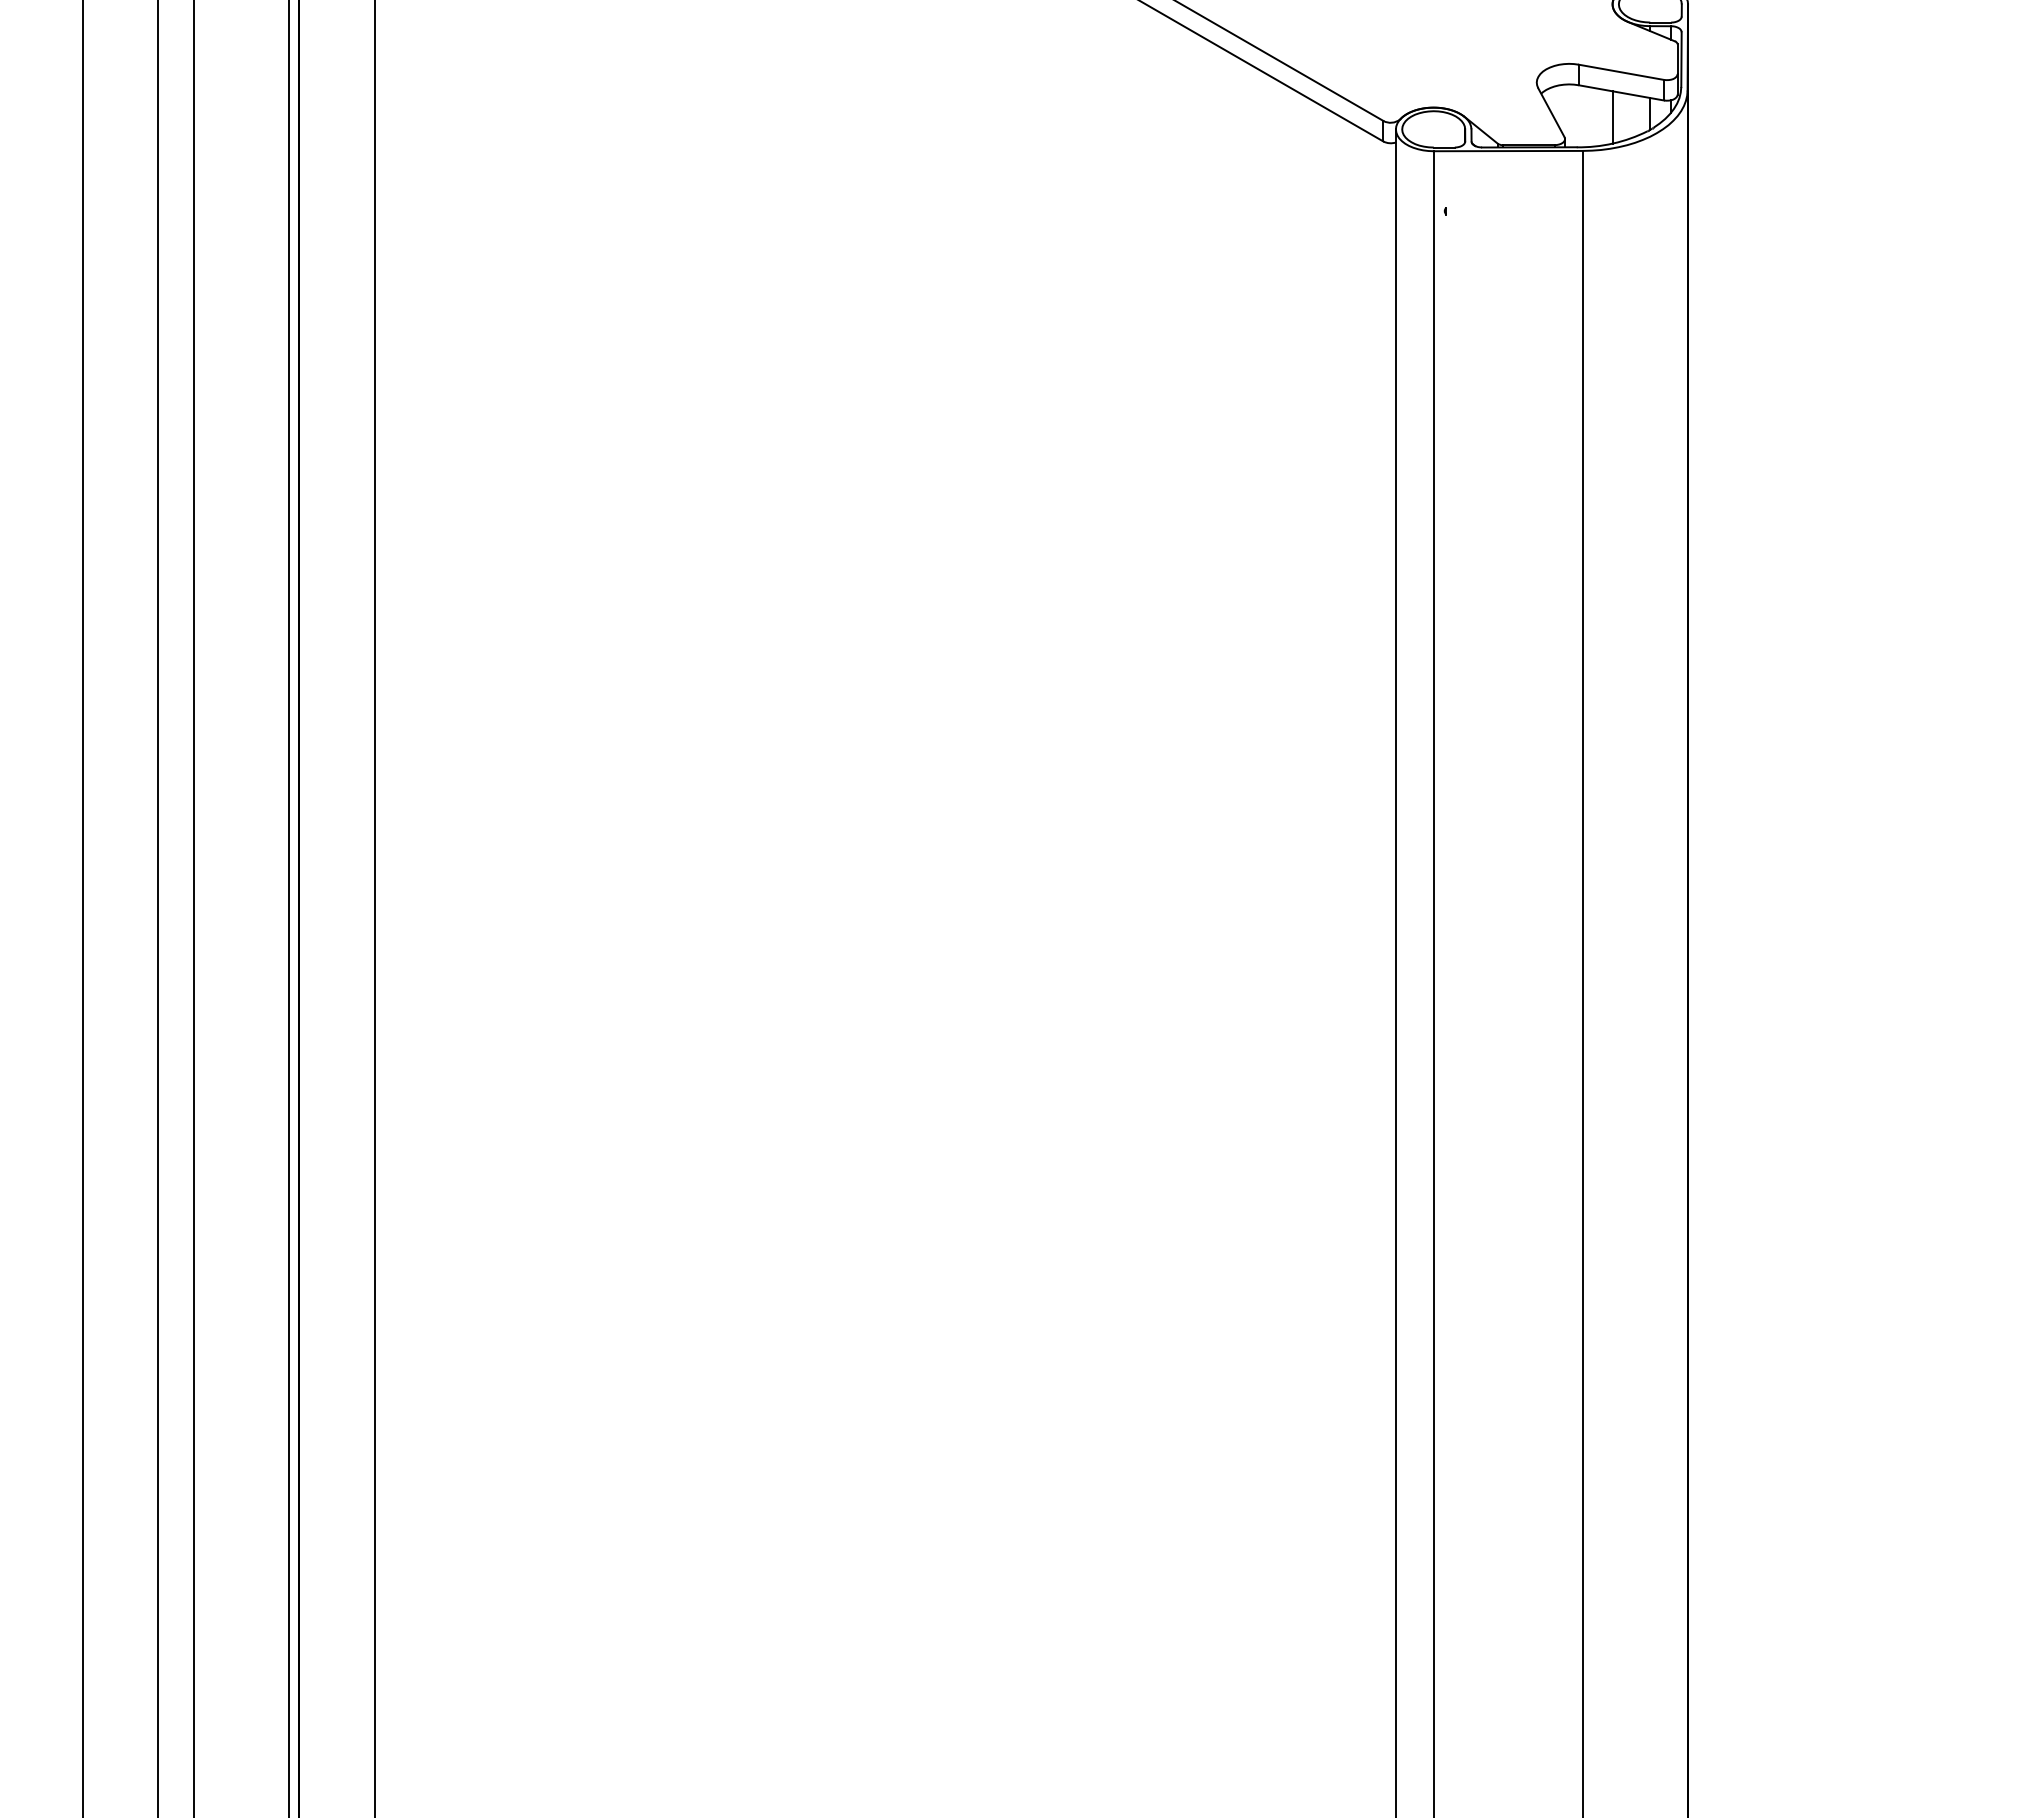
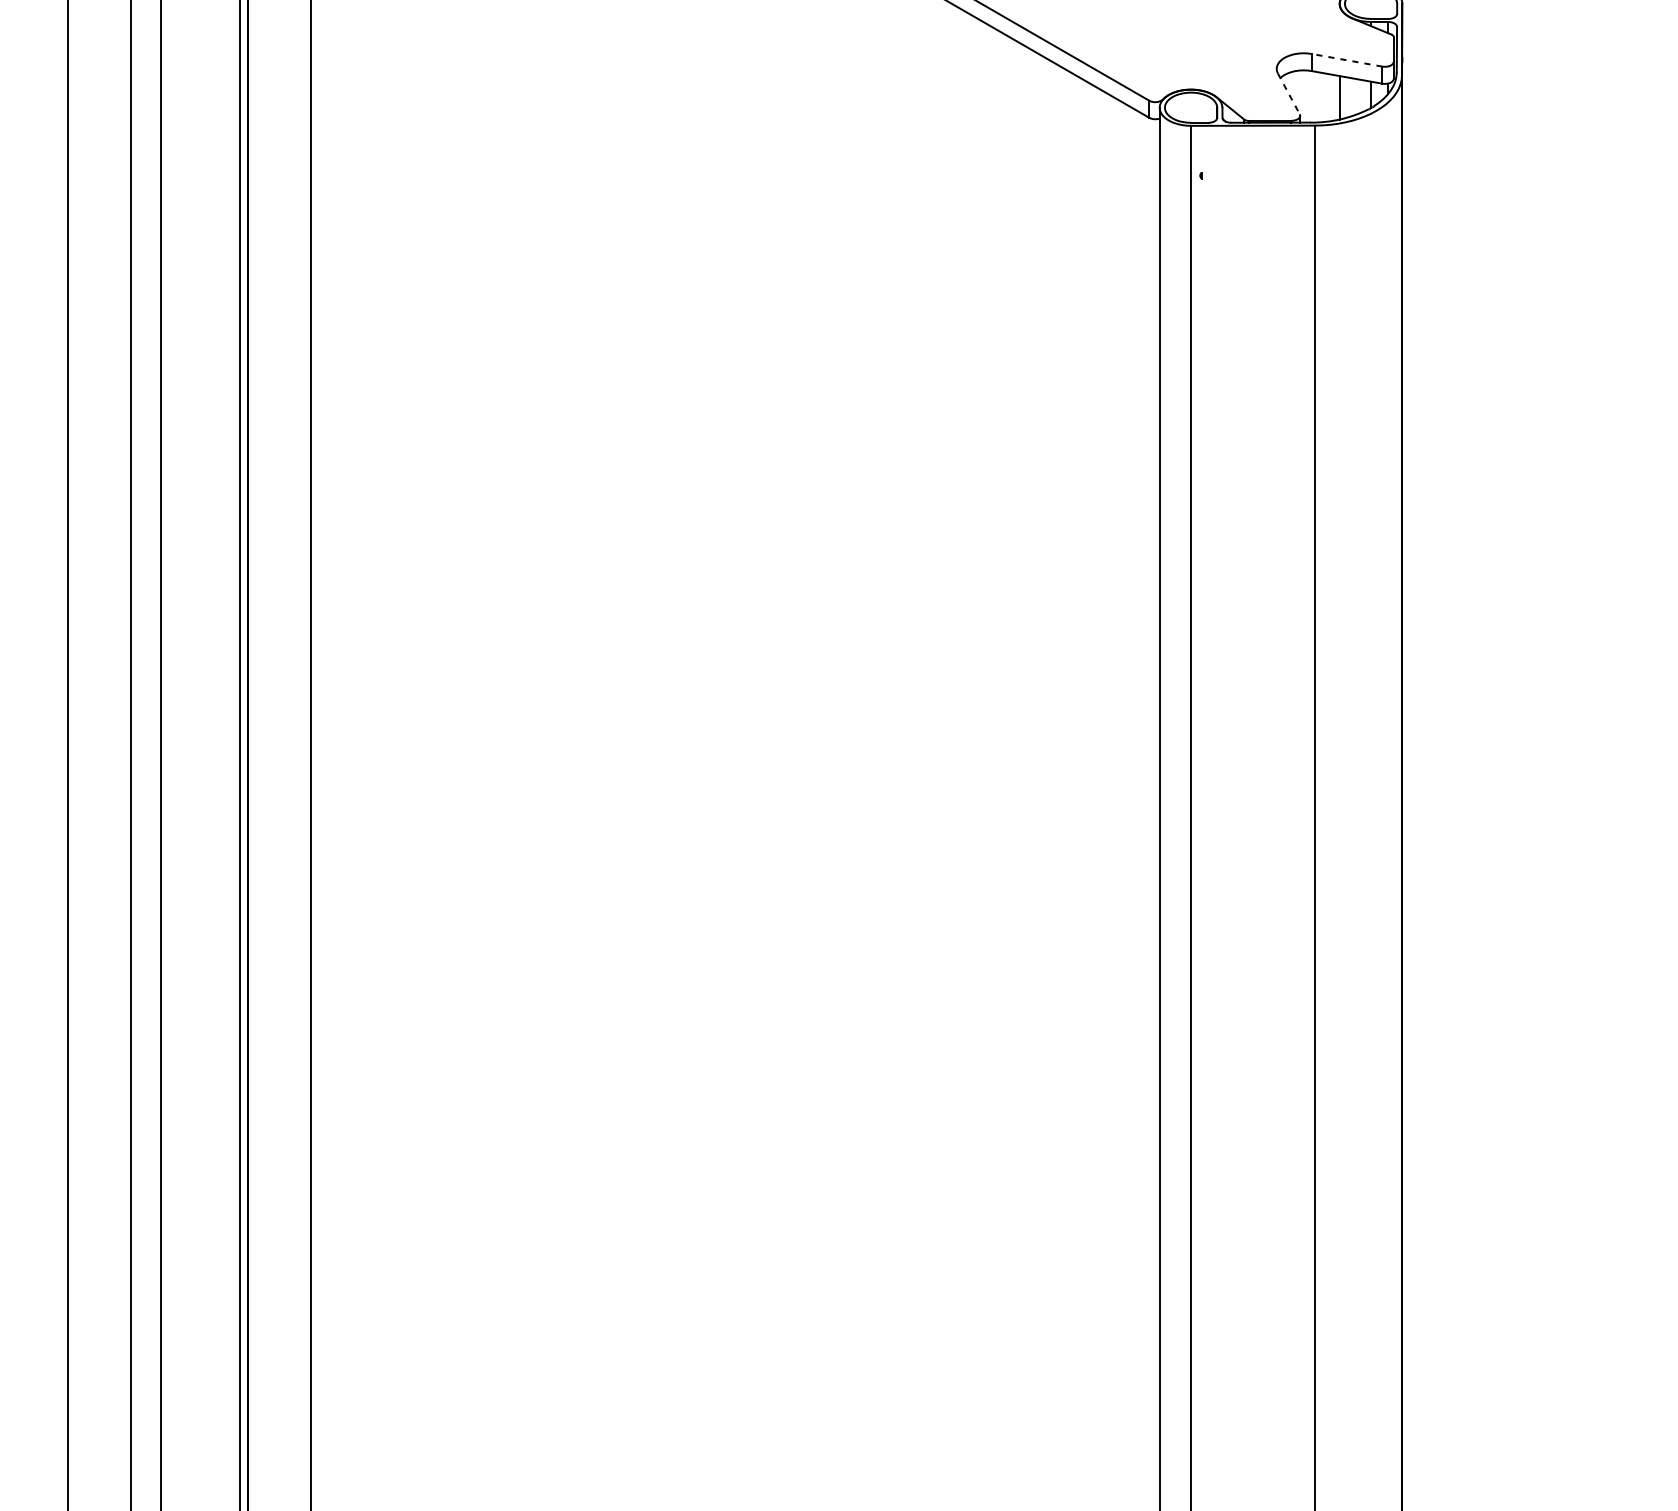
line: (1620, 72) -> (1346, 60), solid -> dashed
line: (1551, 112) -> (1288, 93), solid -> dashed

